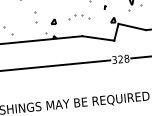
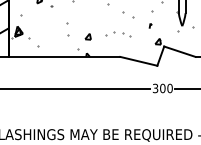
text: (123, 59) -> (166, 88), 328 -> 300

